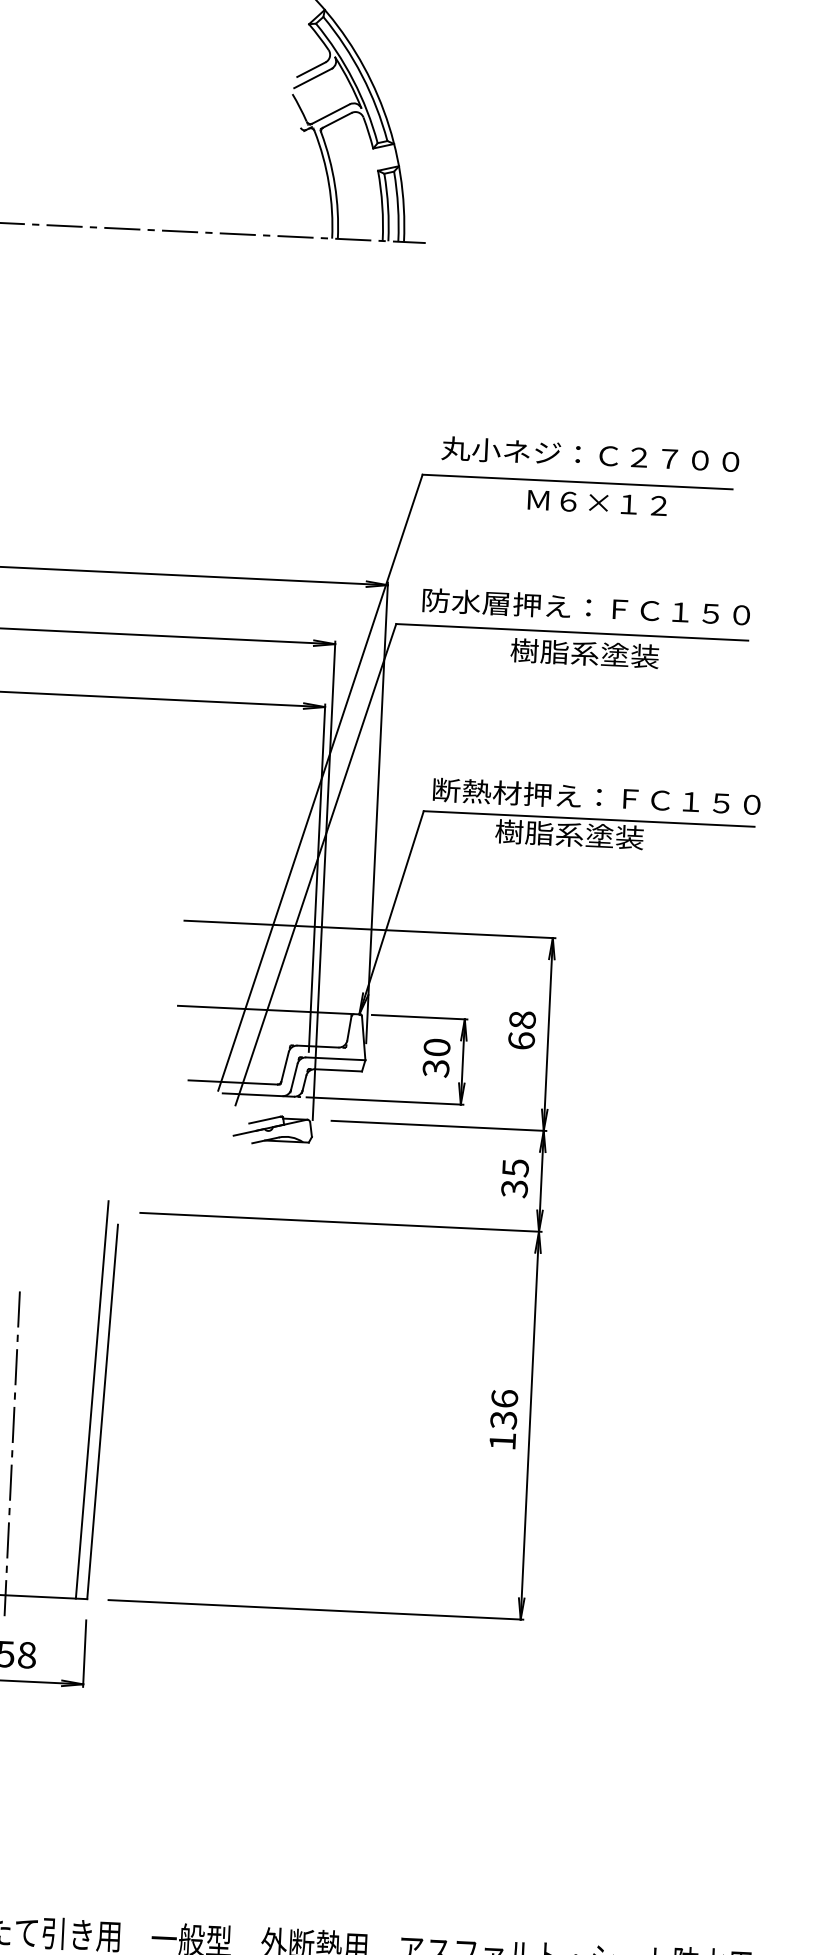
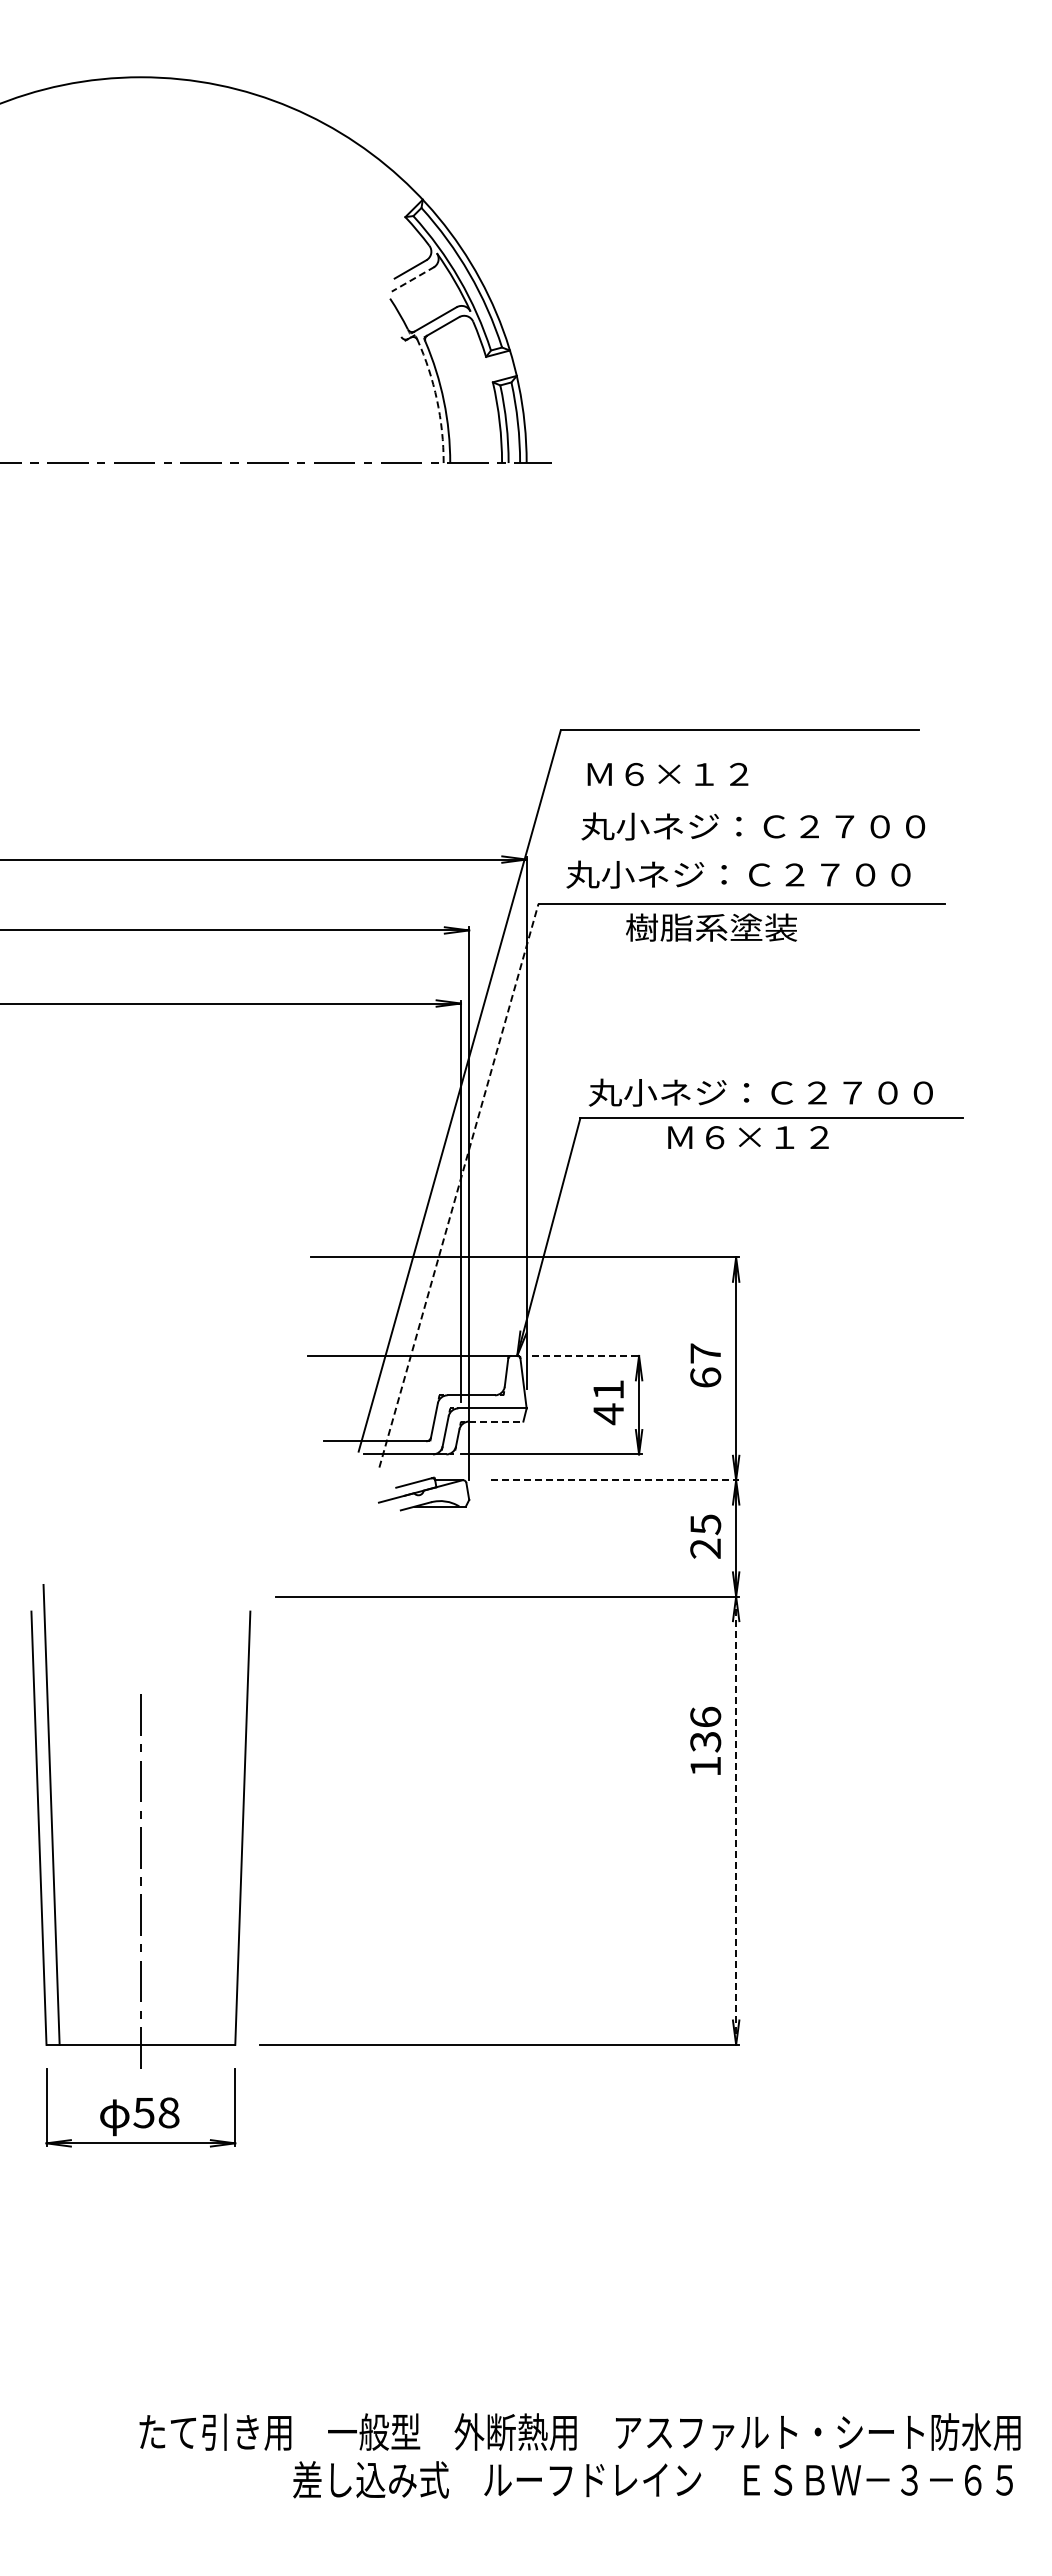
line: (313, 78) -> (413, 279), solid -> dashed
arc: (329, 184) -> (437, 400), solid -> dashed
text: (590, 455) -> (753, 826), moved
text: (597, 503) -> (667, 774), moved
text: (585, 607) -> (755, 874), 防水層押え：ＦＣ１５０ -> 丸小ネジ：Ｃ２７００
text: (584, 653) -> (711, 927), moved
text: (596, 797) -> (778, 1092), 断熱材押え：ＦＣ１５０ -> 丸小ネジ：Ｃ２７００
text: (569, 834) -> (749, 1137), 樹脂系塗装 -> Ｍ６×１２
line: (315, 864) -> (458, 1185), solid -> dashed
line: (420, 1016) -> (587, 1355), solid -> dashed
text: (522, 1019) -> (705, 1353), 68 -> 67
text: (436, 1058) -> (608, 1402), 30 -> 41
line: (338, 1070) -> (496, 1421), solid -> dashed
line: (439, 1126) -> (615, 1480), solid -> dashed
text: (514, 1188) -> (705, 1548), 35 -> 25
line: (92, 1399) -> (230, 1814), removed
text: (503, 1418) -> (705, 1740), moved
line: (530, 1425) -> (736, 1820), solid -> dashed

